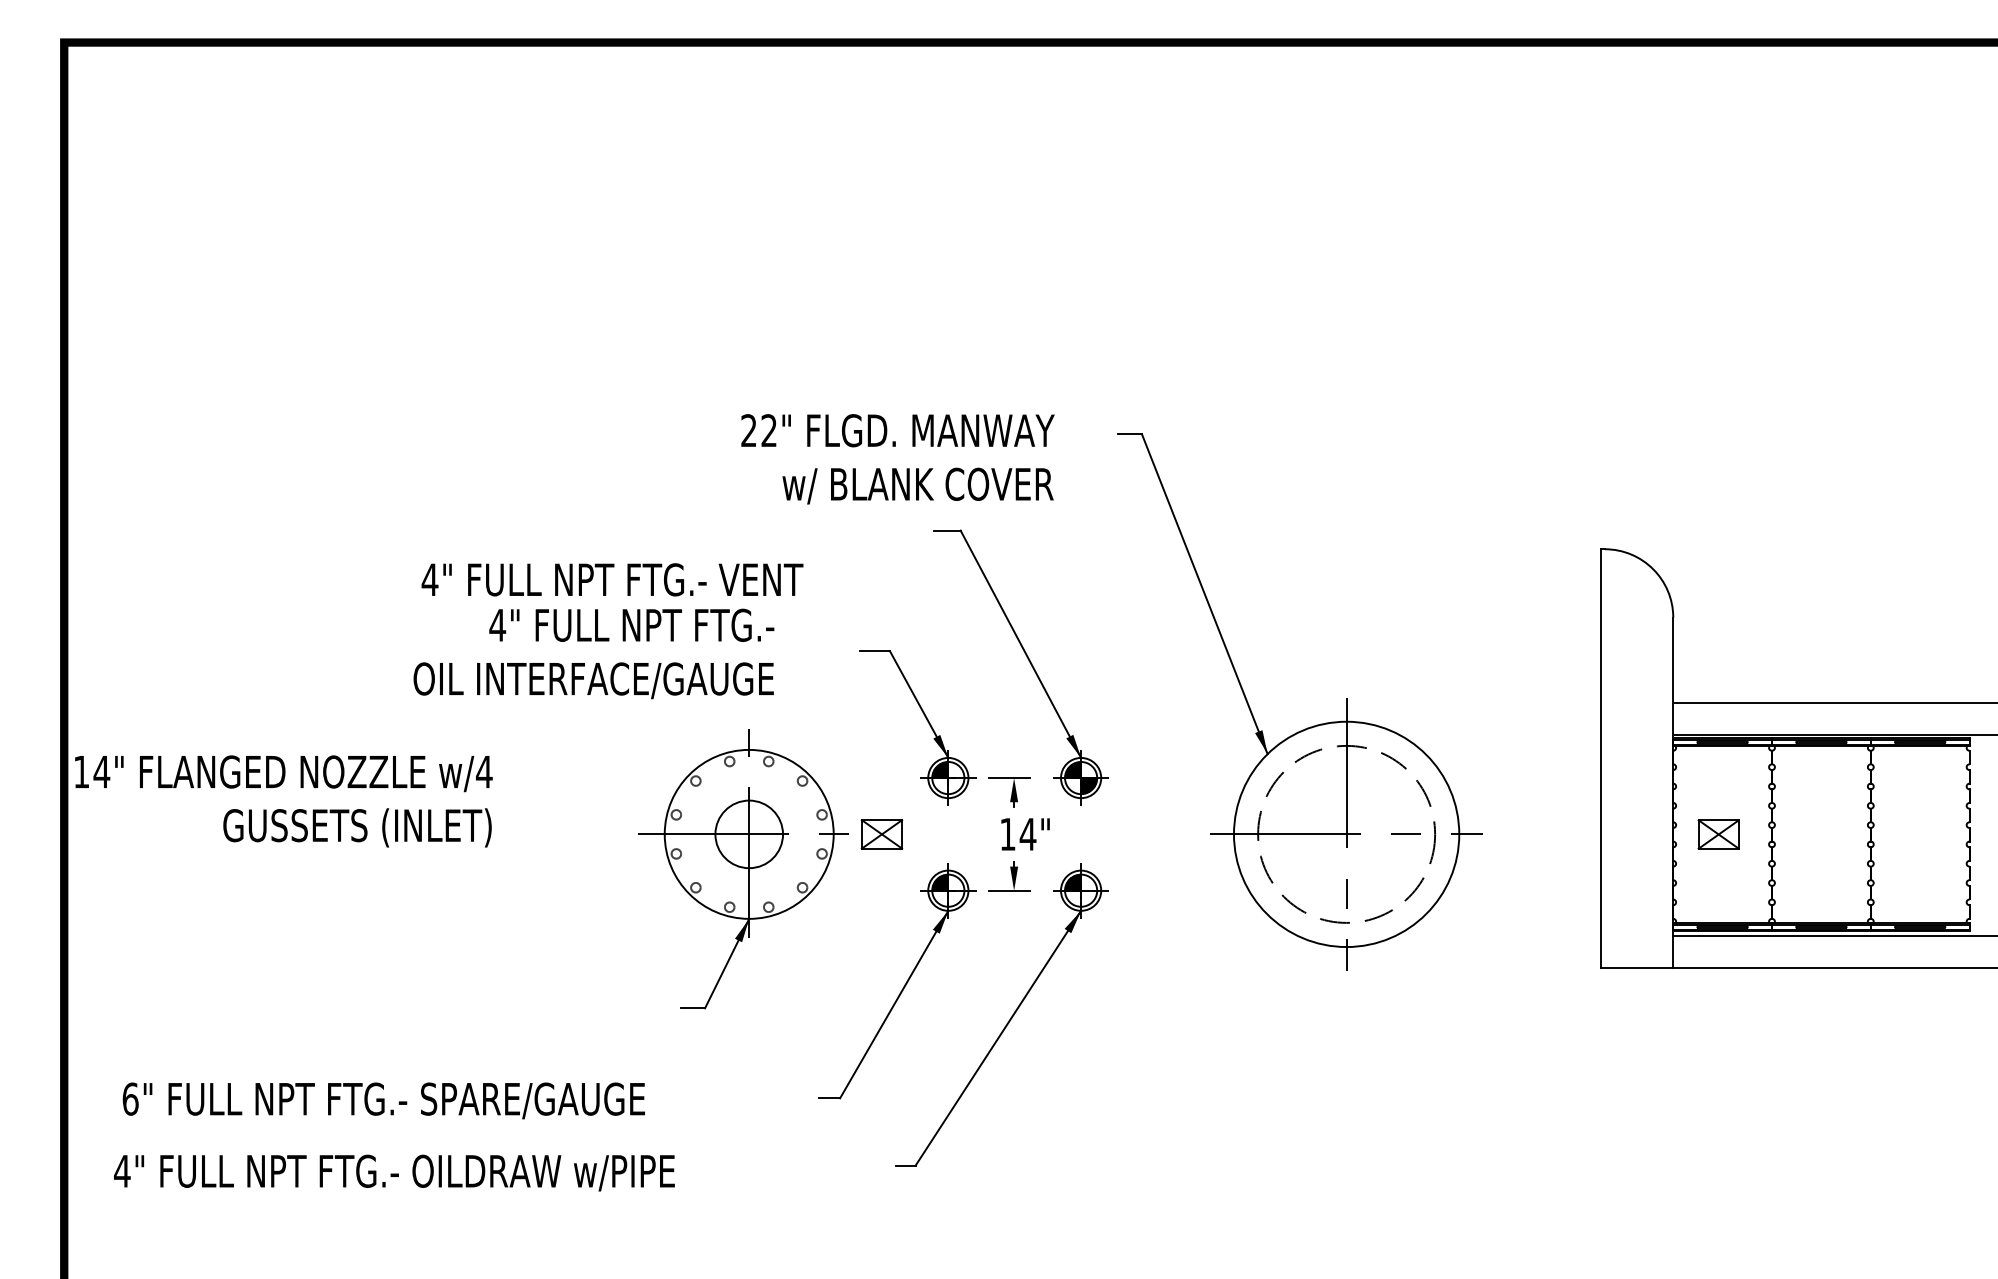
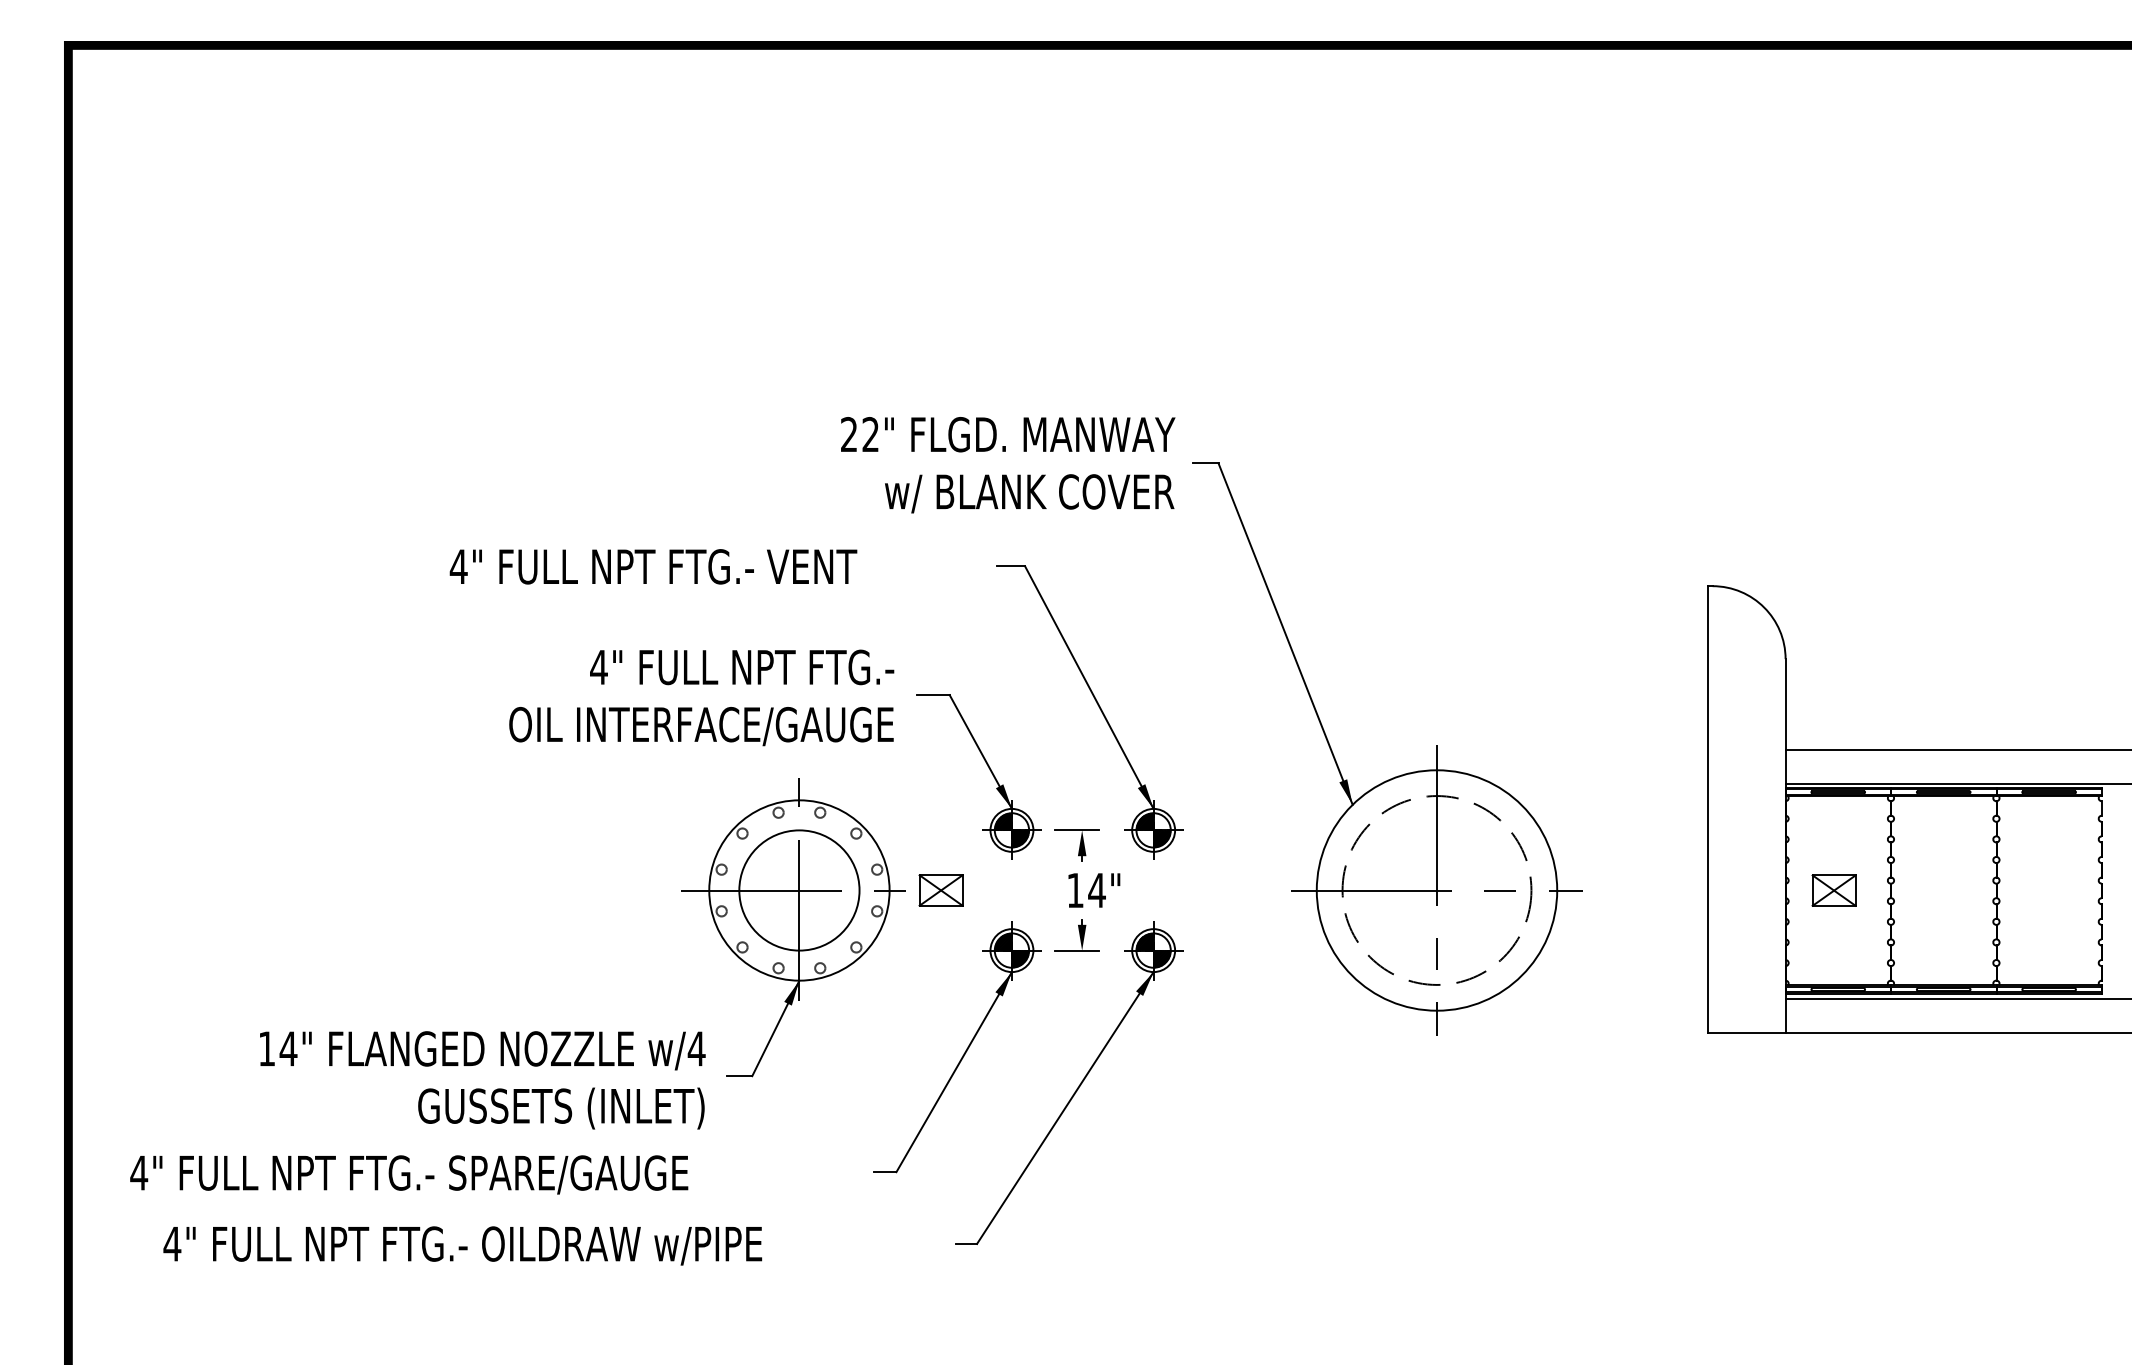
text: (898, 459) -> (1008, 465), moved
text: (612, 579) -> (653, 566), moved
text: (593, 653) -> (701, 697), moved
hatch: (956, 785) -> (1020, 838), added
text: (283, 801) -> (482, 1080), moved
circle: (749, 834) -> (799, 890), size x1.67
hatch: (956, 898) -> (1020, 958), added
hatch: (1088, 898) -> (1161, 958), added
text: (130, 1098) -> (139, 1172), 6" -> 4"
text: (394, 1172) -> (462, 1245), moved

